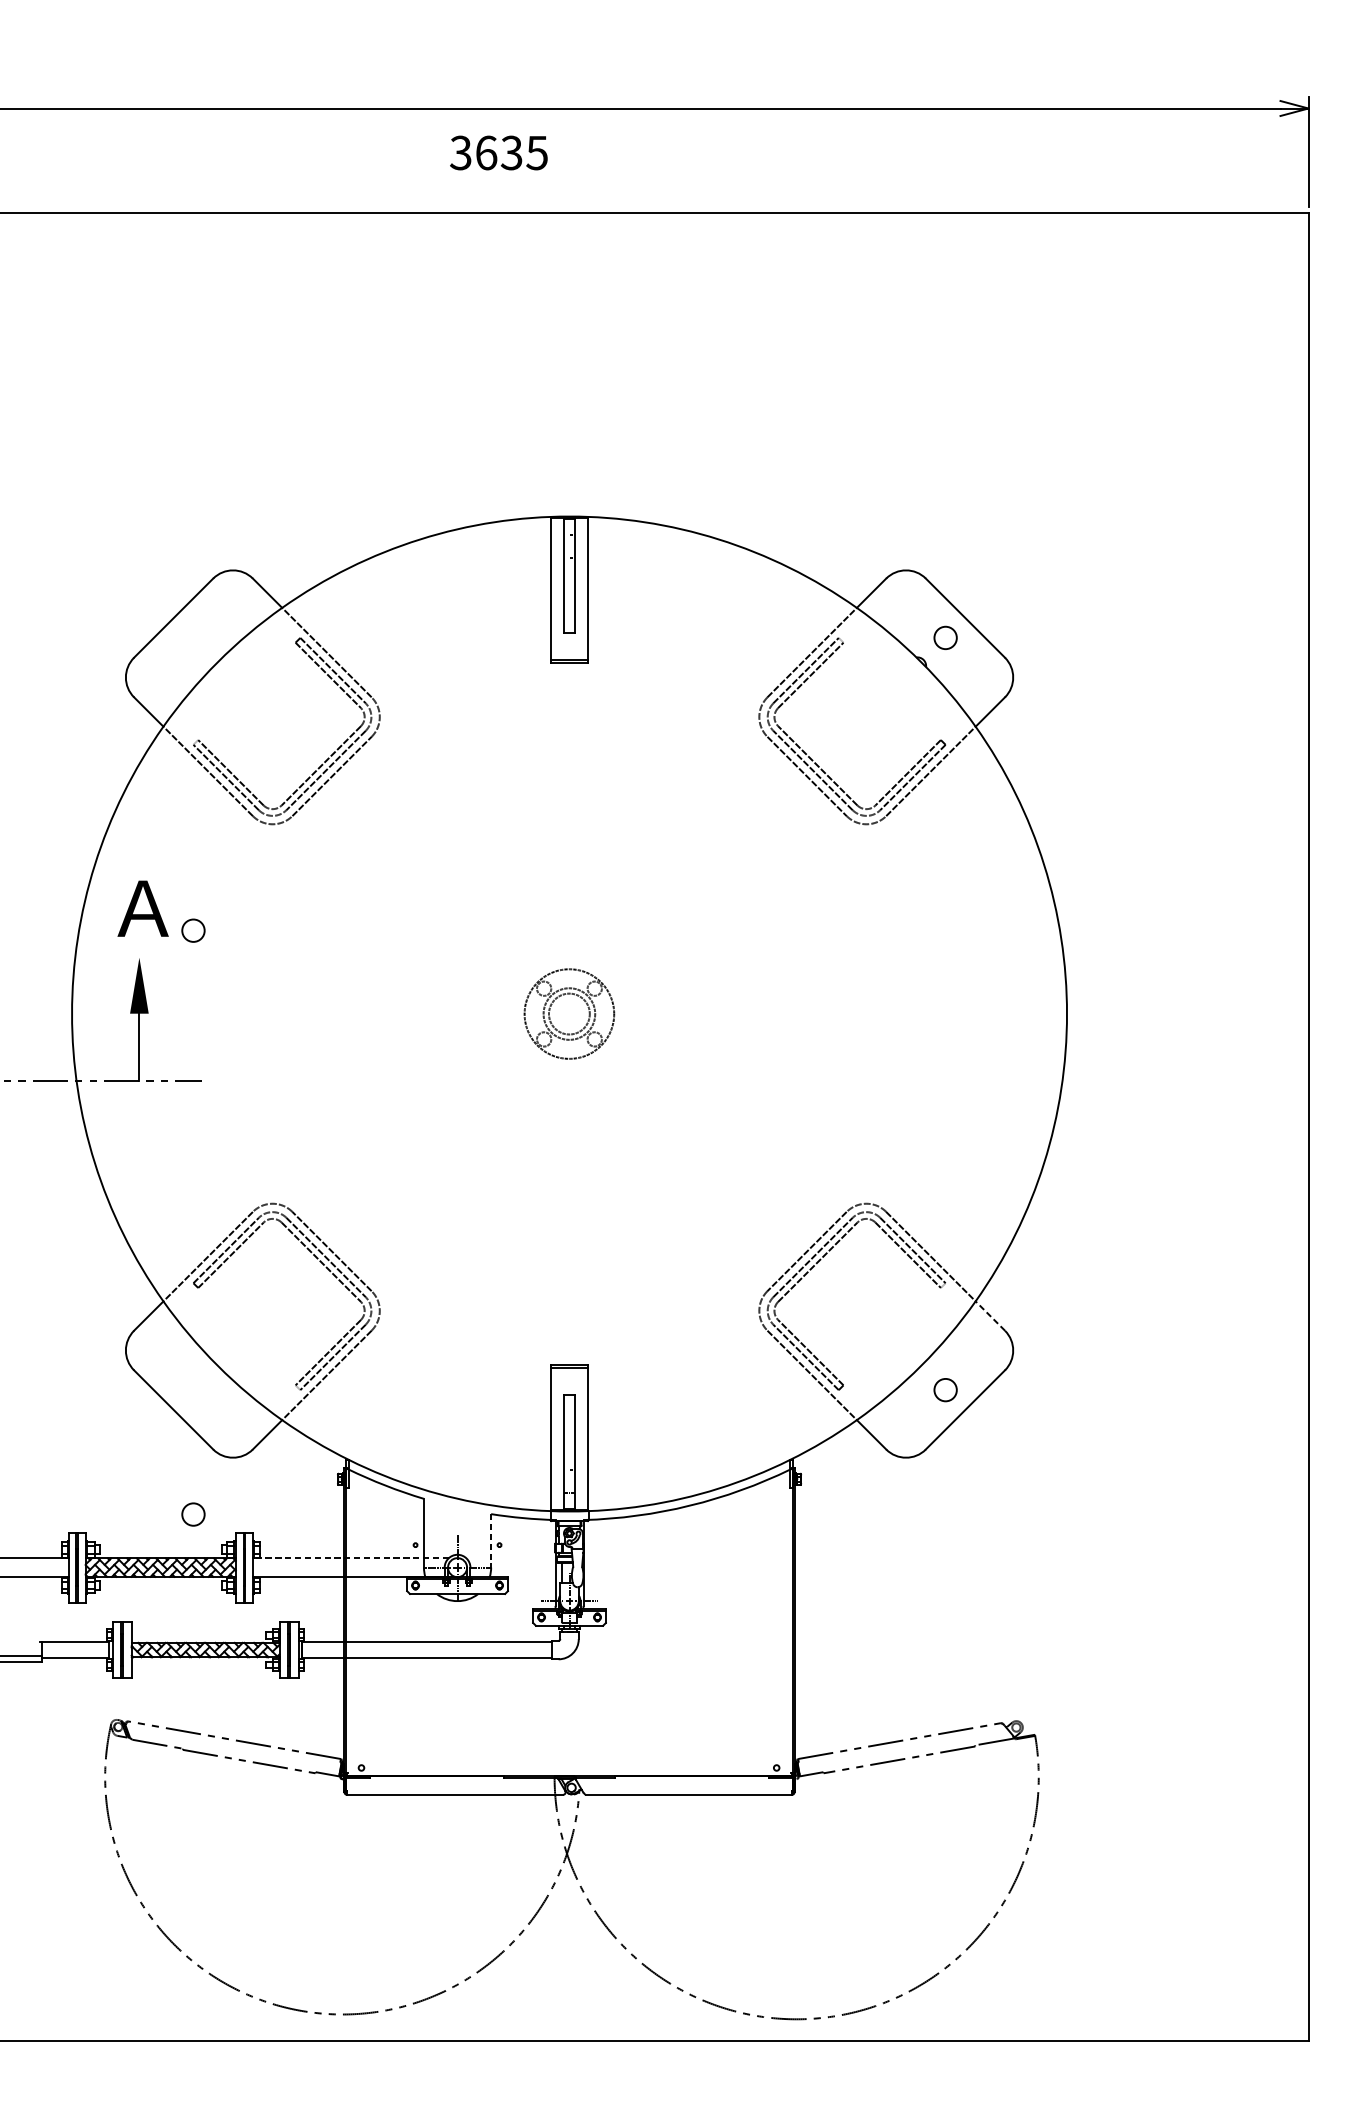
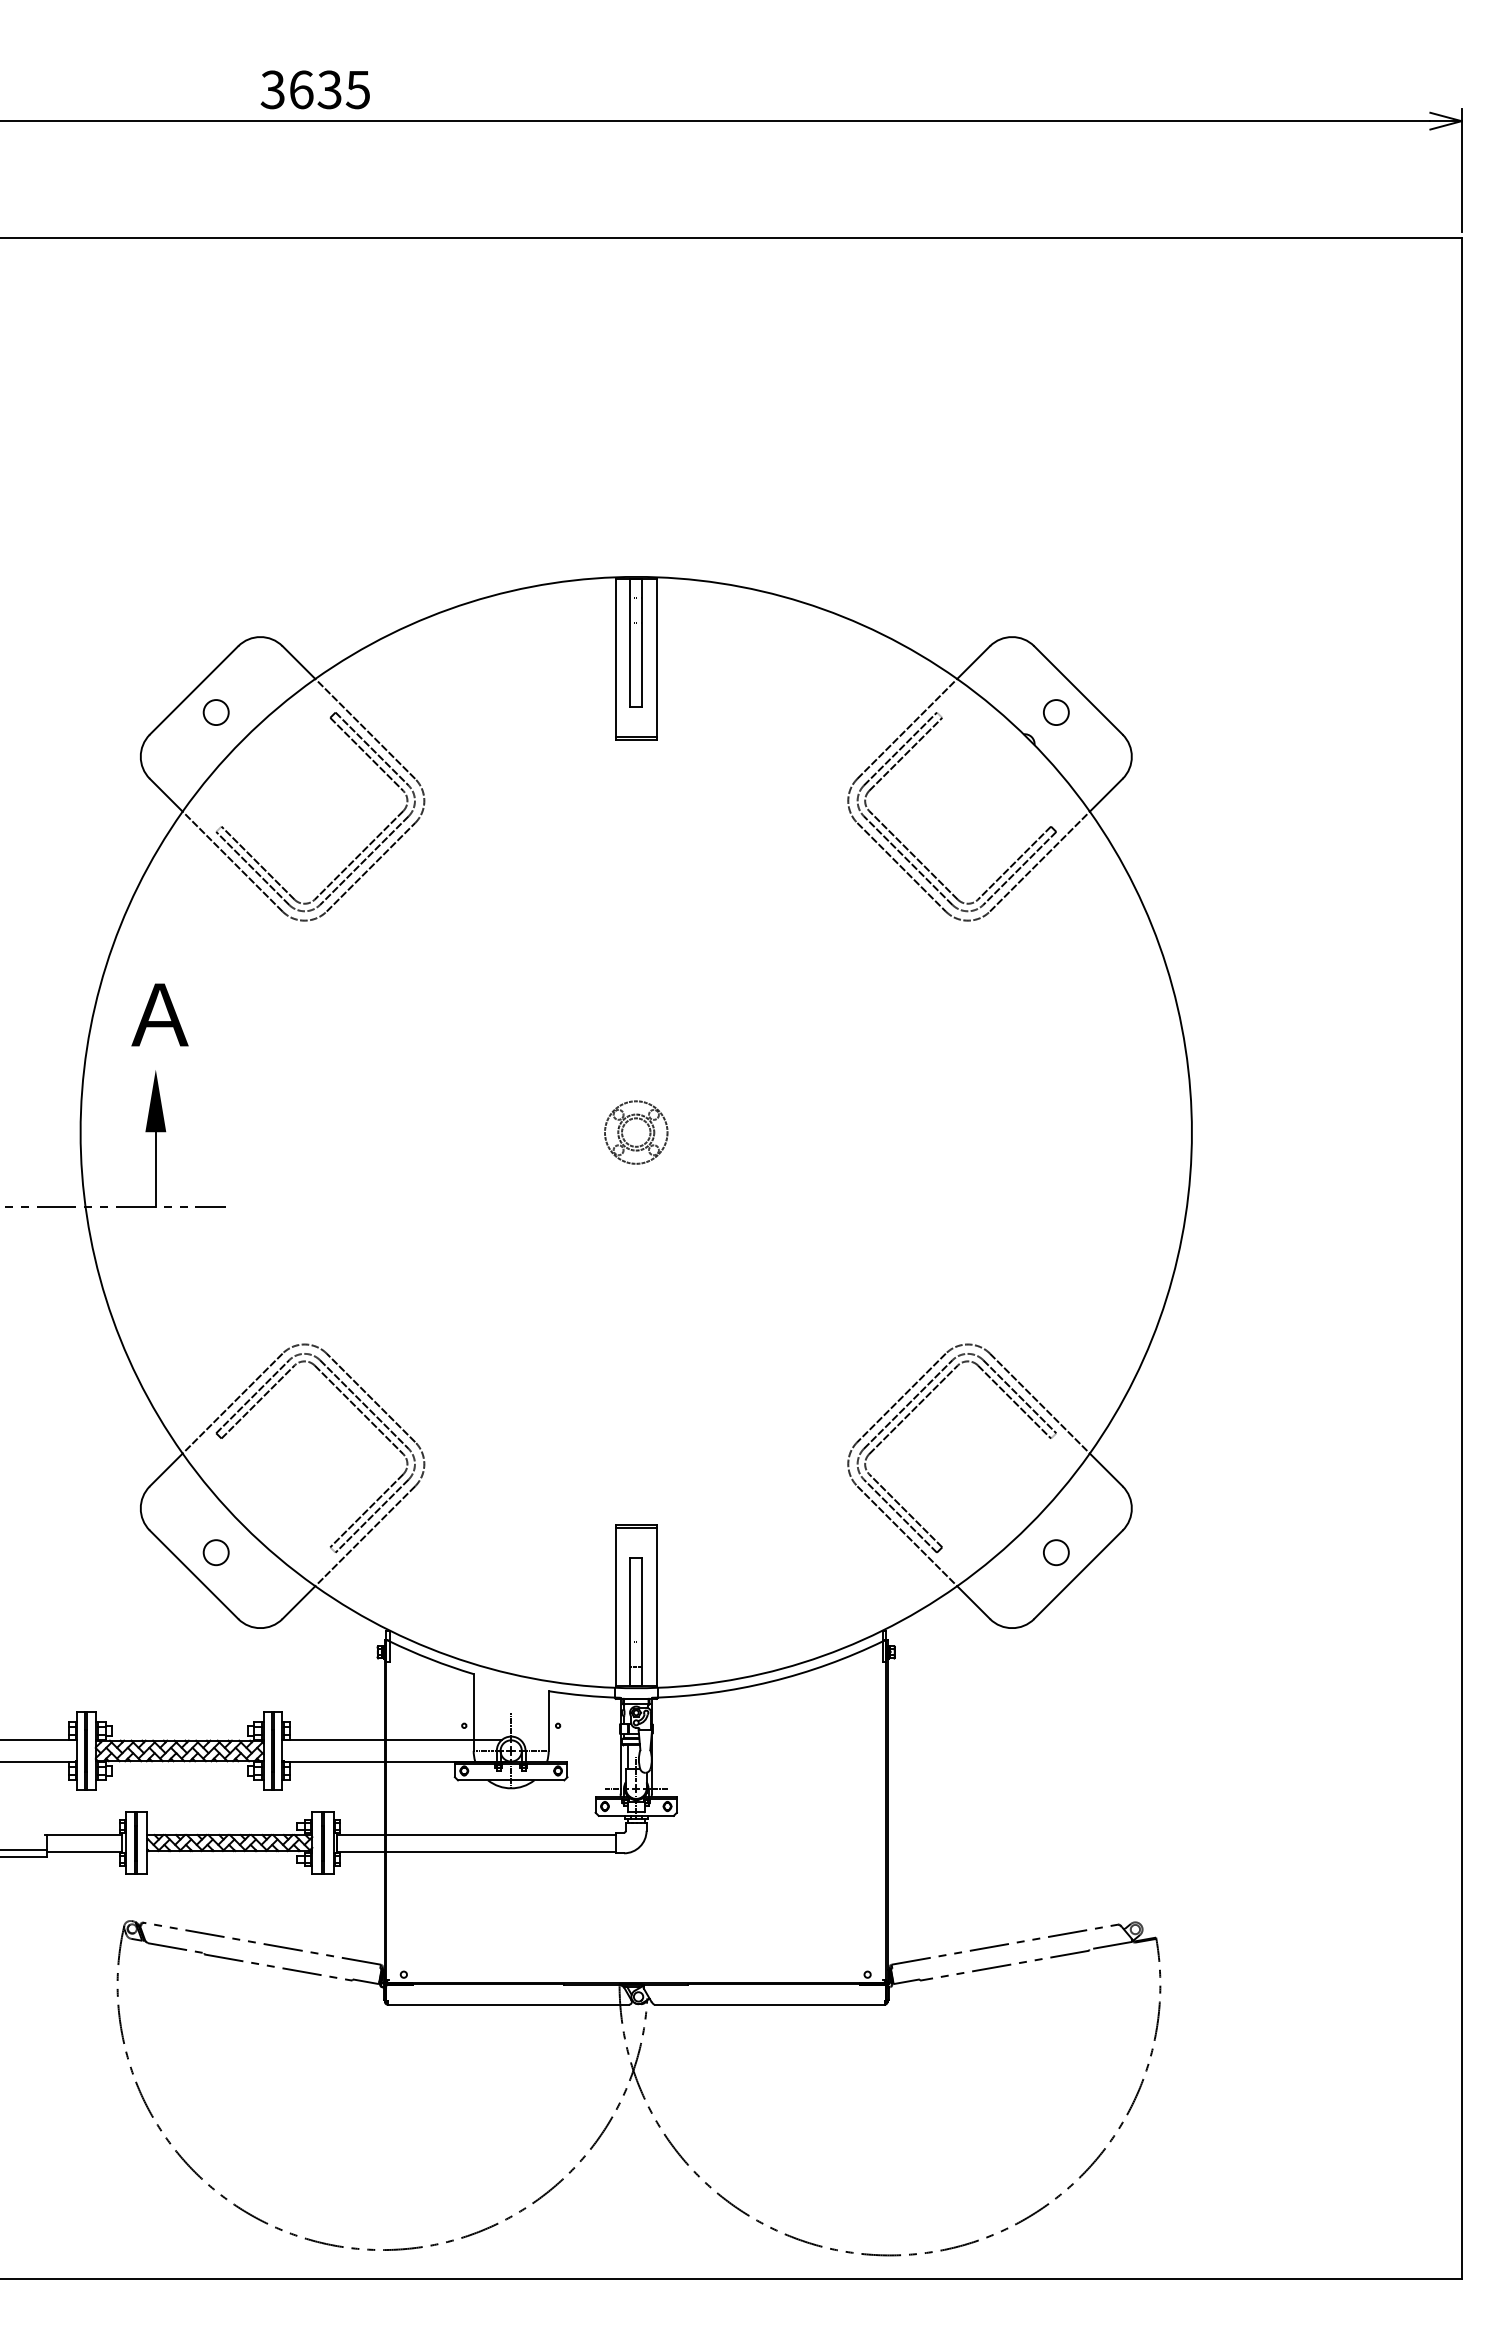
text: (498, 152) -> (314, 89), moved
circle: (192, 930) -> (215, 712), moved
part: (569, 1013) -> (636, 1132), size x0.62
line: (989, 1315) -> (1105, 1469), dashed -> solid
circle: (192, 1514) -> (215, 1552), moved
line: (490, 1541) -> (548, 1721), dashed -> solid
line: (350, 1558) -> (391, 1740), dashed -> solid

